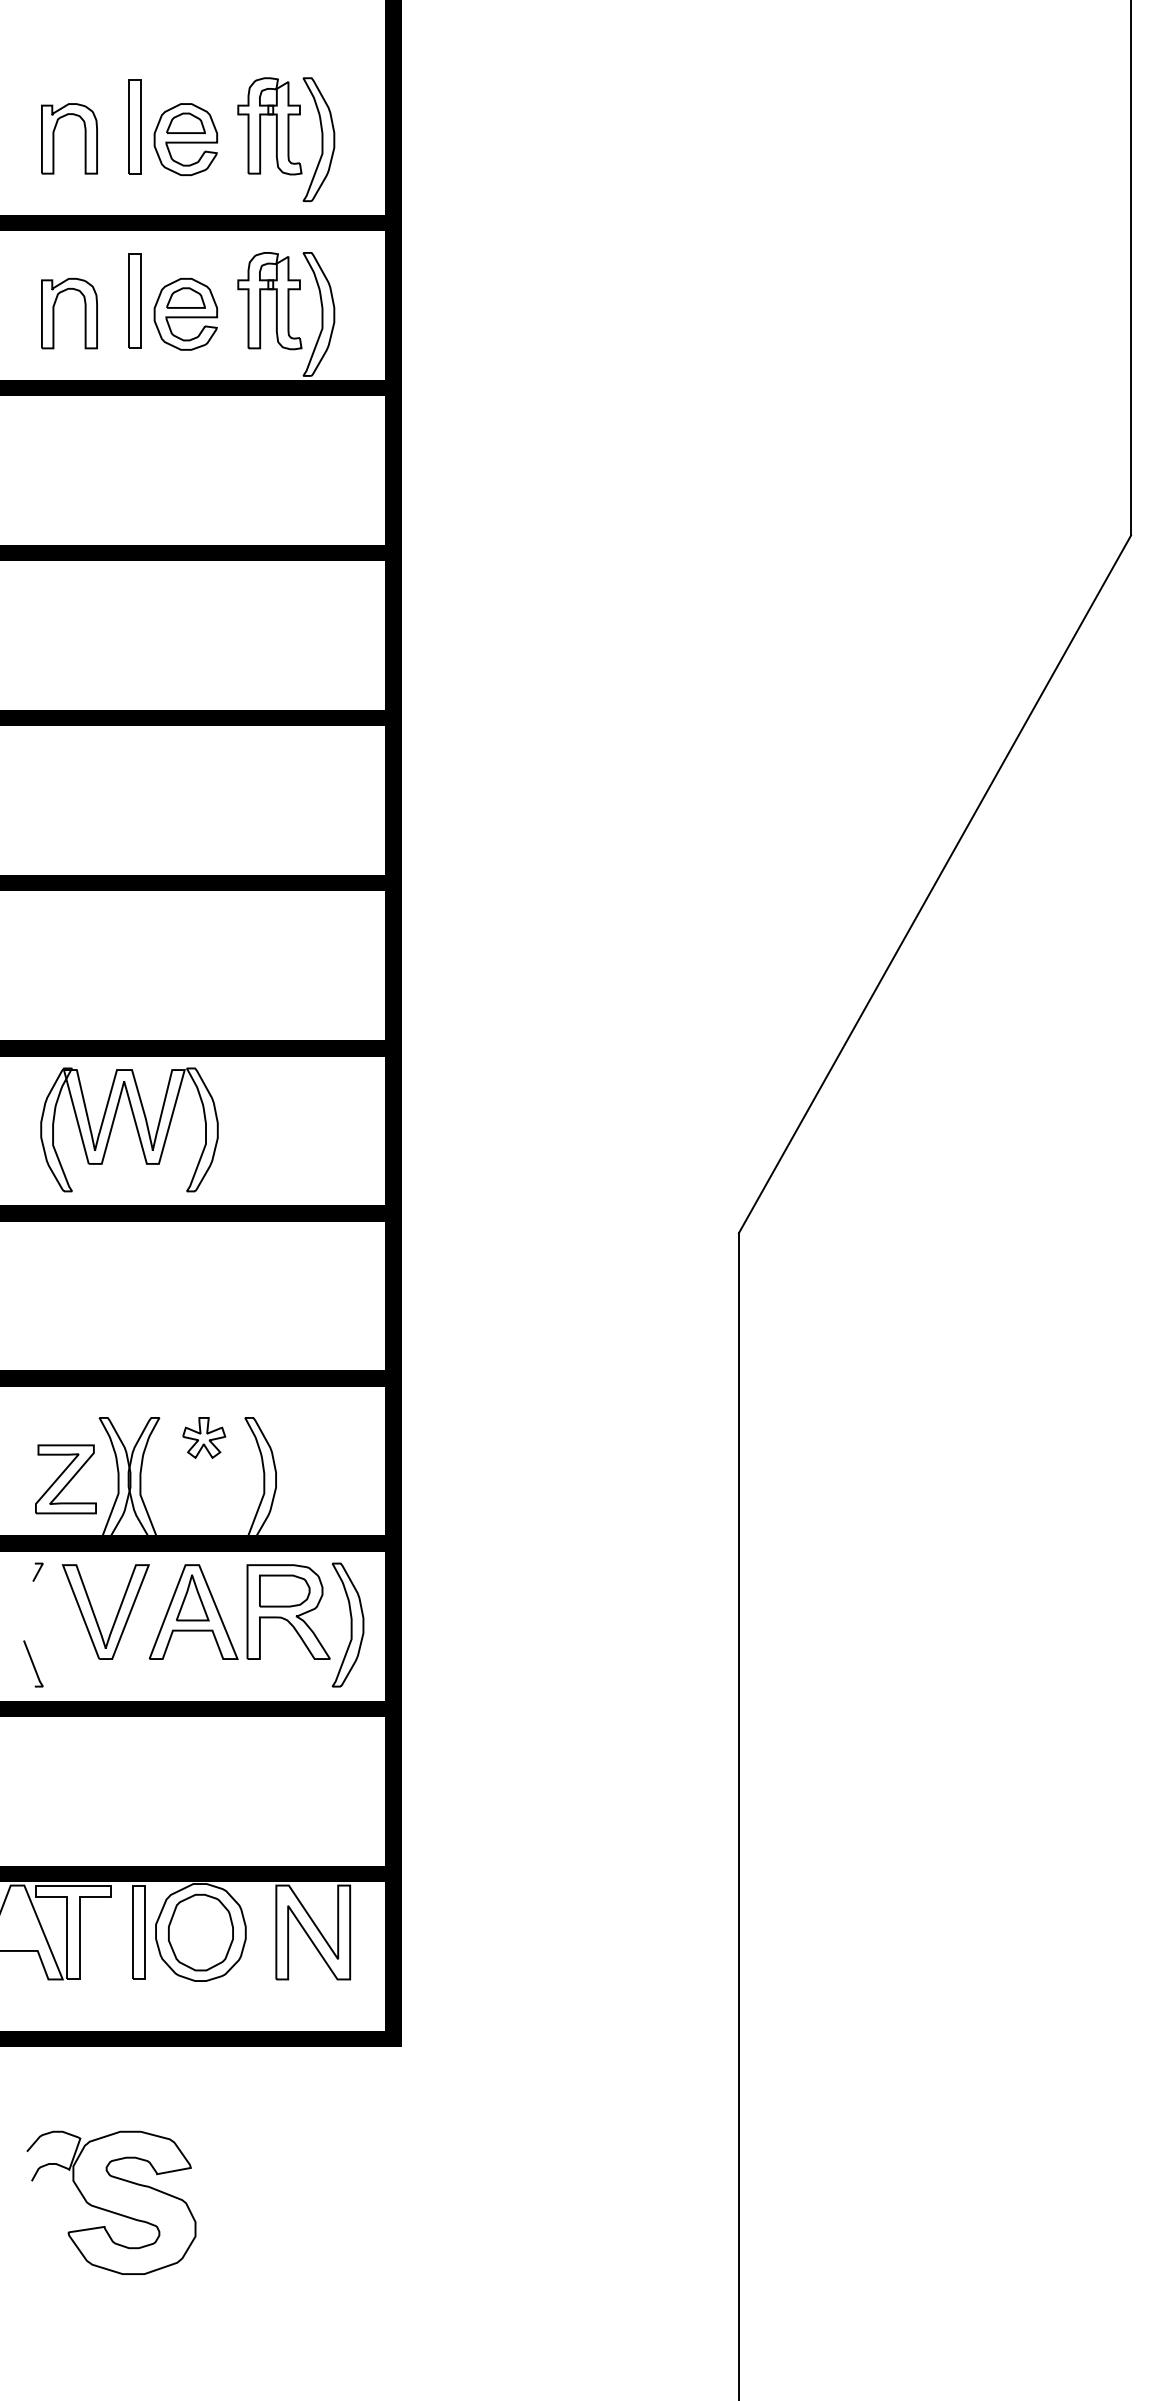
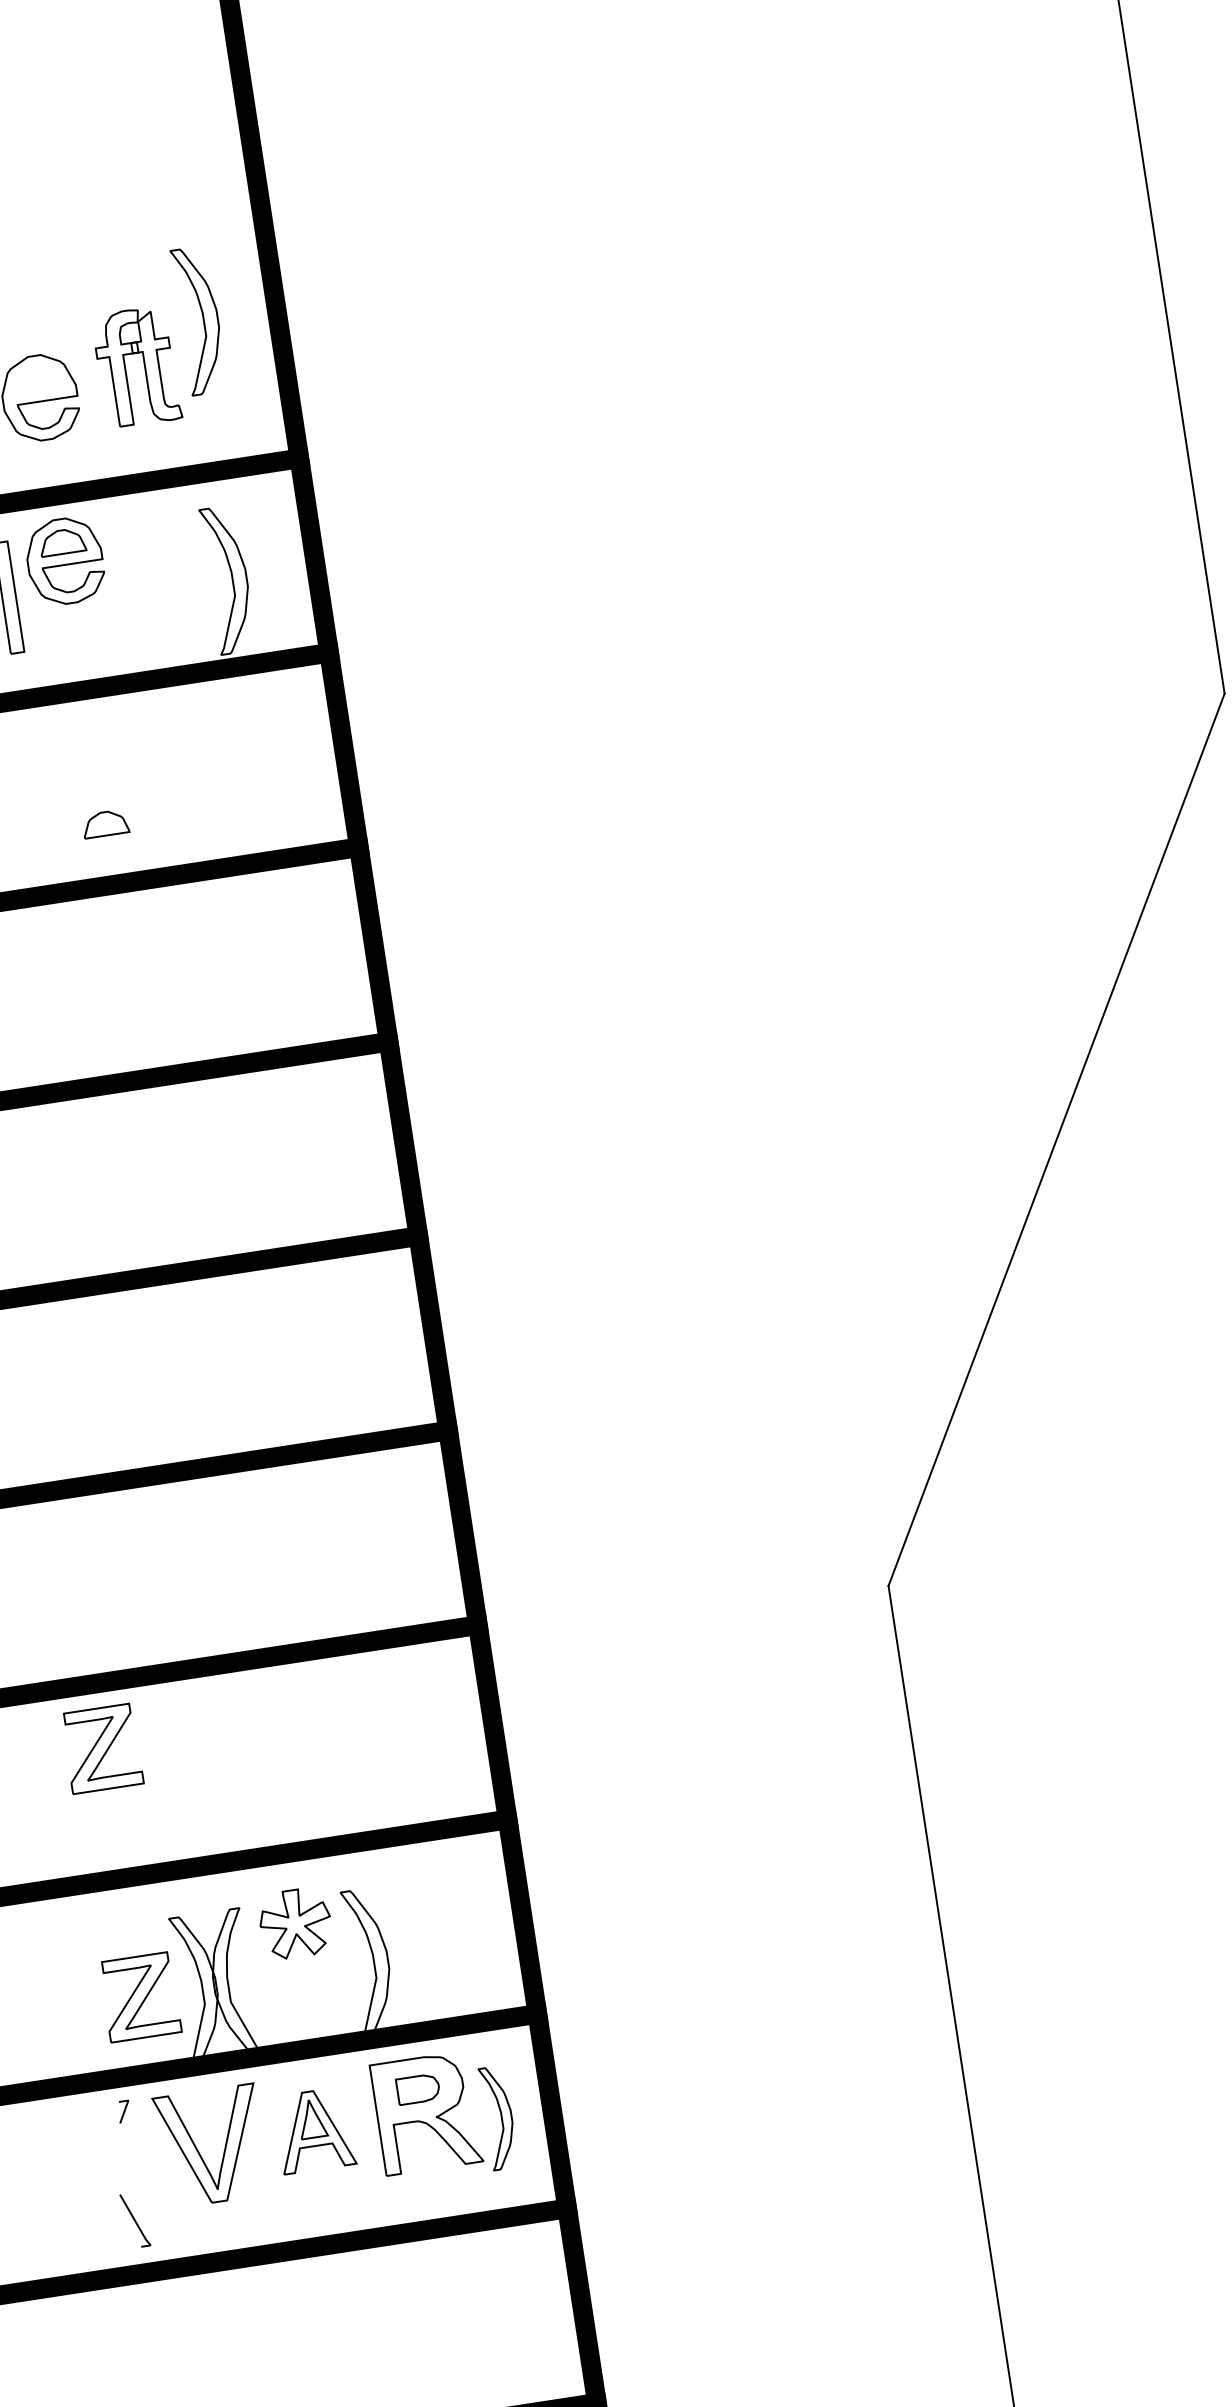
part: (185, 122) -> (104, 822), moved
part: (318, 139) -> (199, 320), moved
part: (276, 301) -> (176, 572), removed
part: (185, 314) -> (64, 561), moved
part: (135, 1126) -> (158, 1569), removed
part: (65, 1268) -> (101, 1748), added
part: (204, 1437) -> (296, 1922), size x1.4
part: (284, 1590) -> (417, 2088), size x0.7
part: (193, 1611) -> (314, 2129), size x0.7
part: (347, 1624) -> (498, 2117), size x0.7

